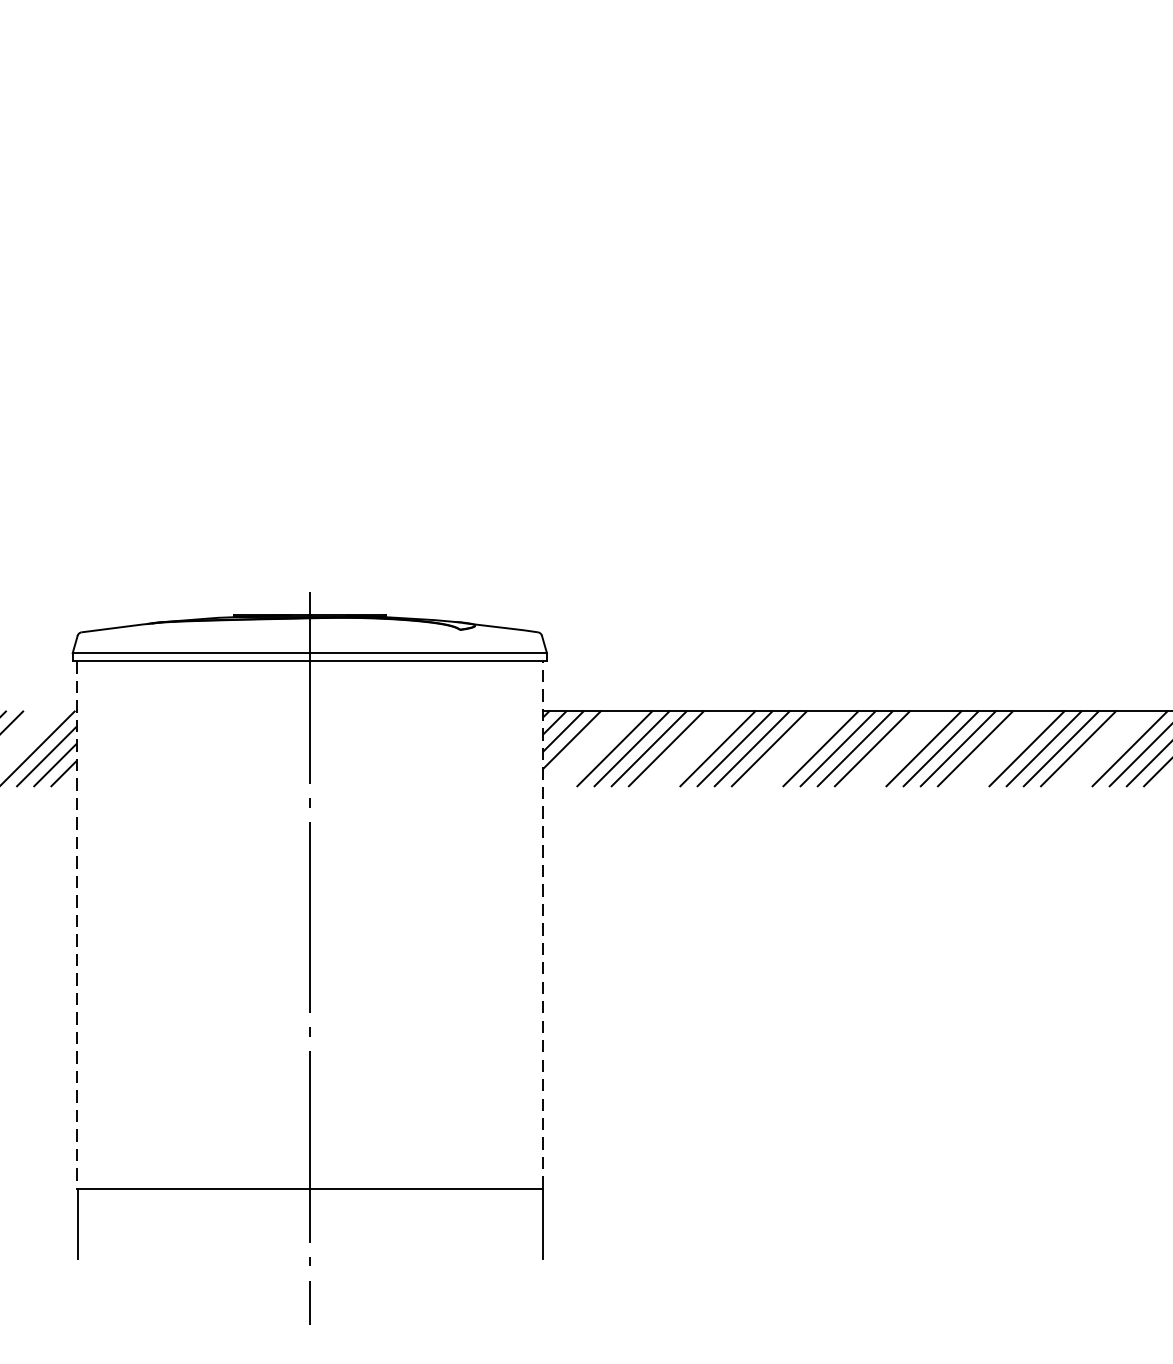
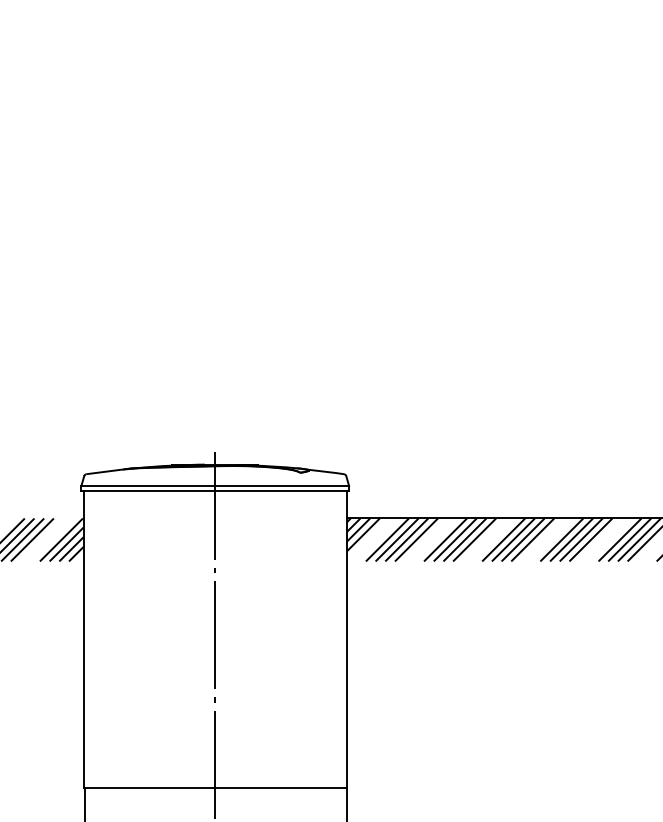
line: (76, 925) -> (83, 639), dashed -> solid
line: (542, 925) -> (346, 639), dashed -> solid

